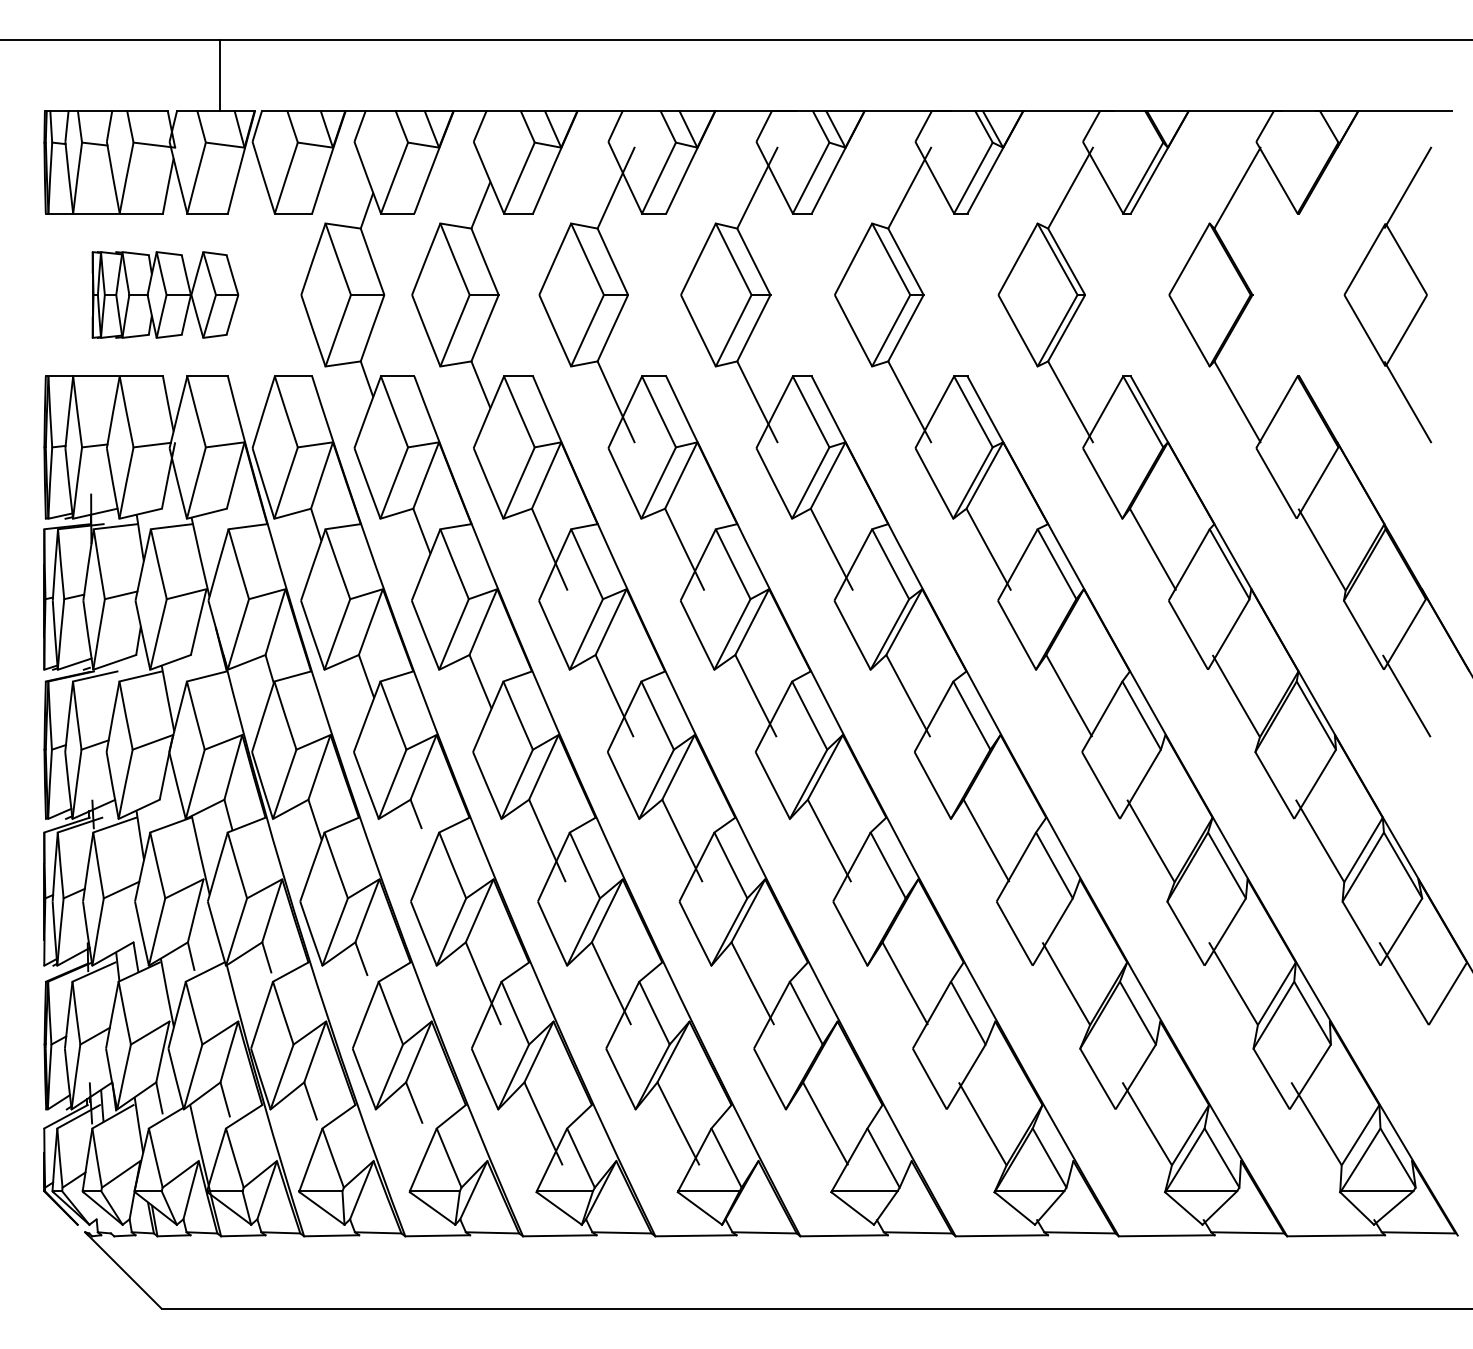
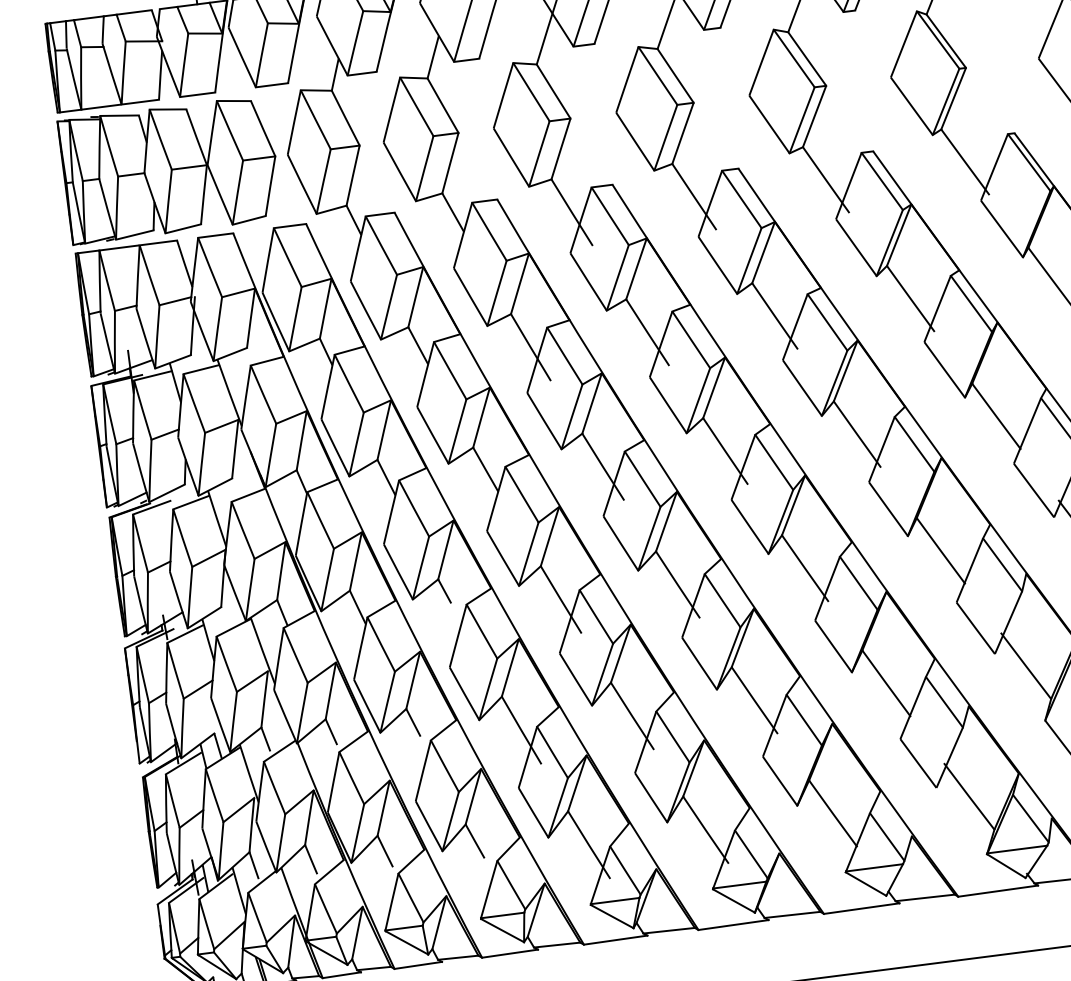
part: (165, 294) -> (170, 169), size x1.67

